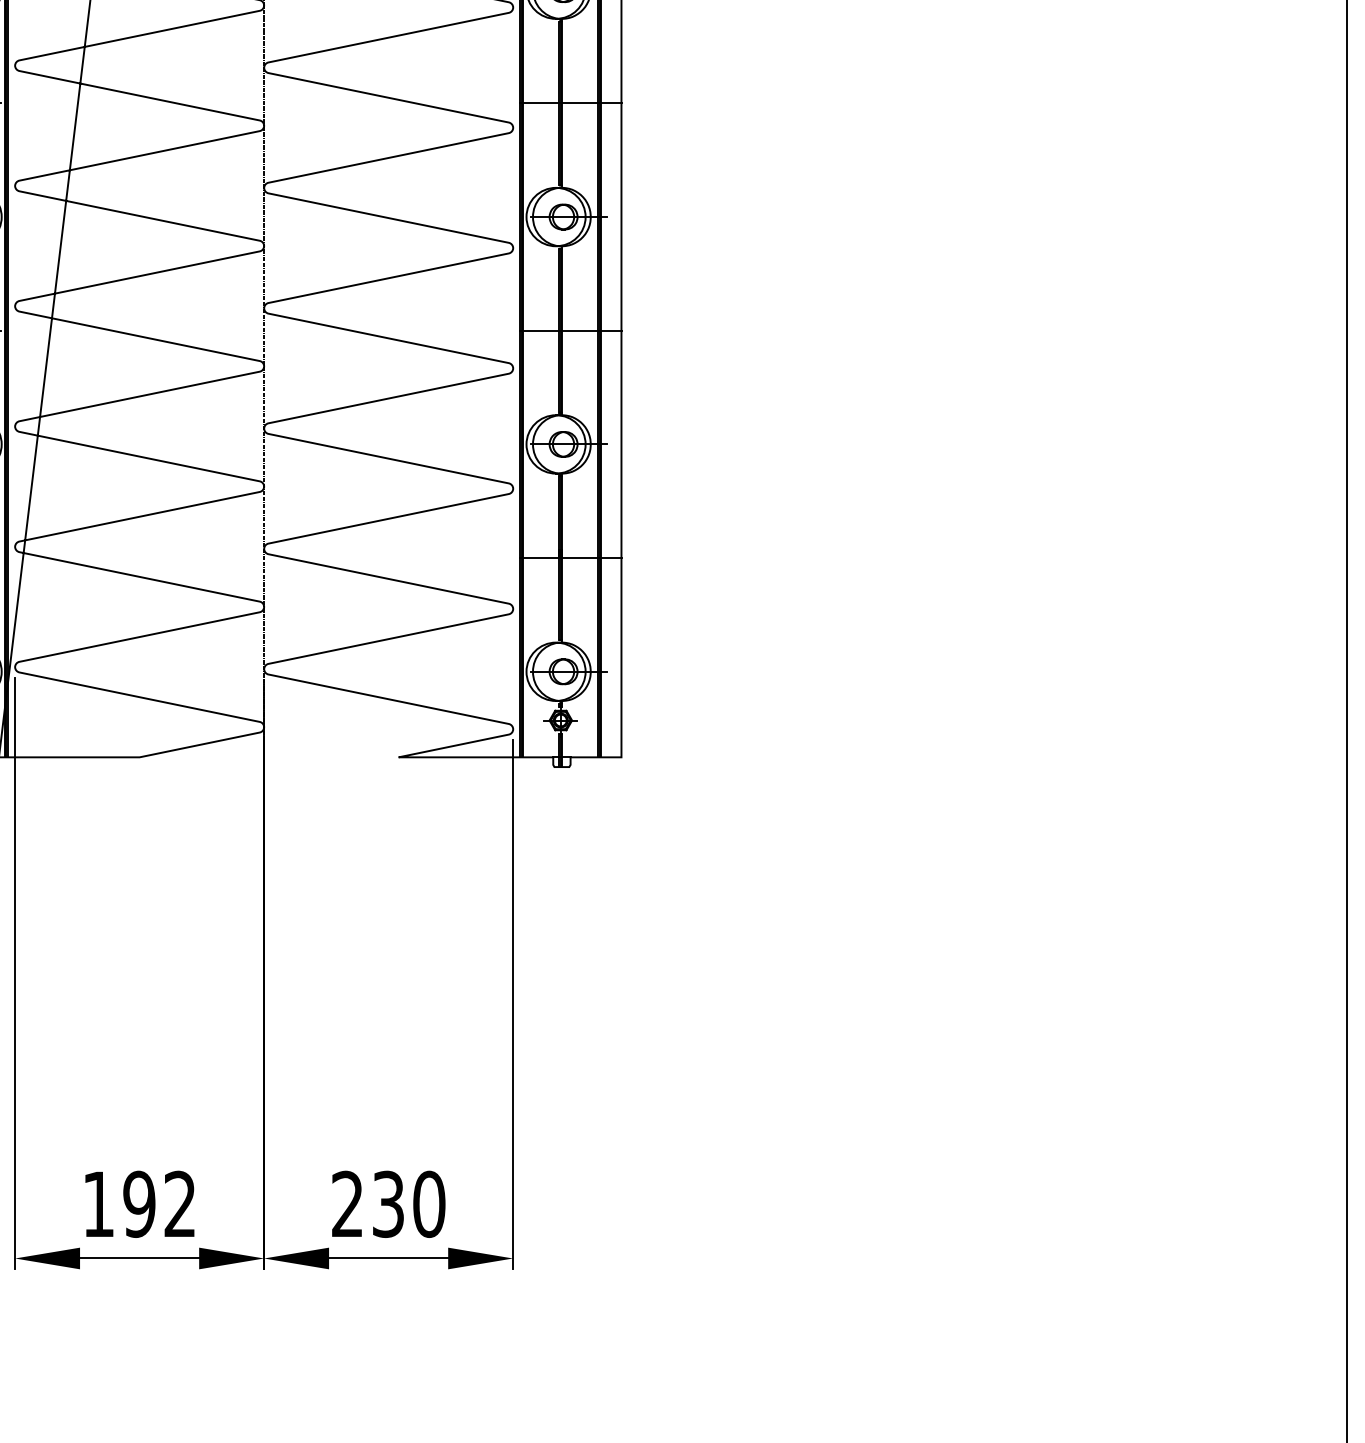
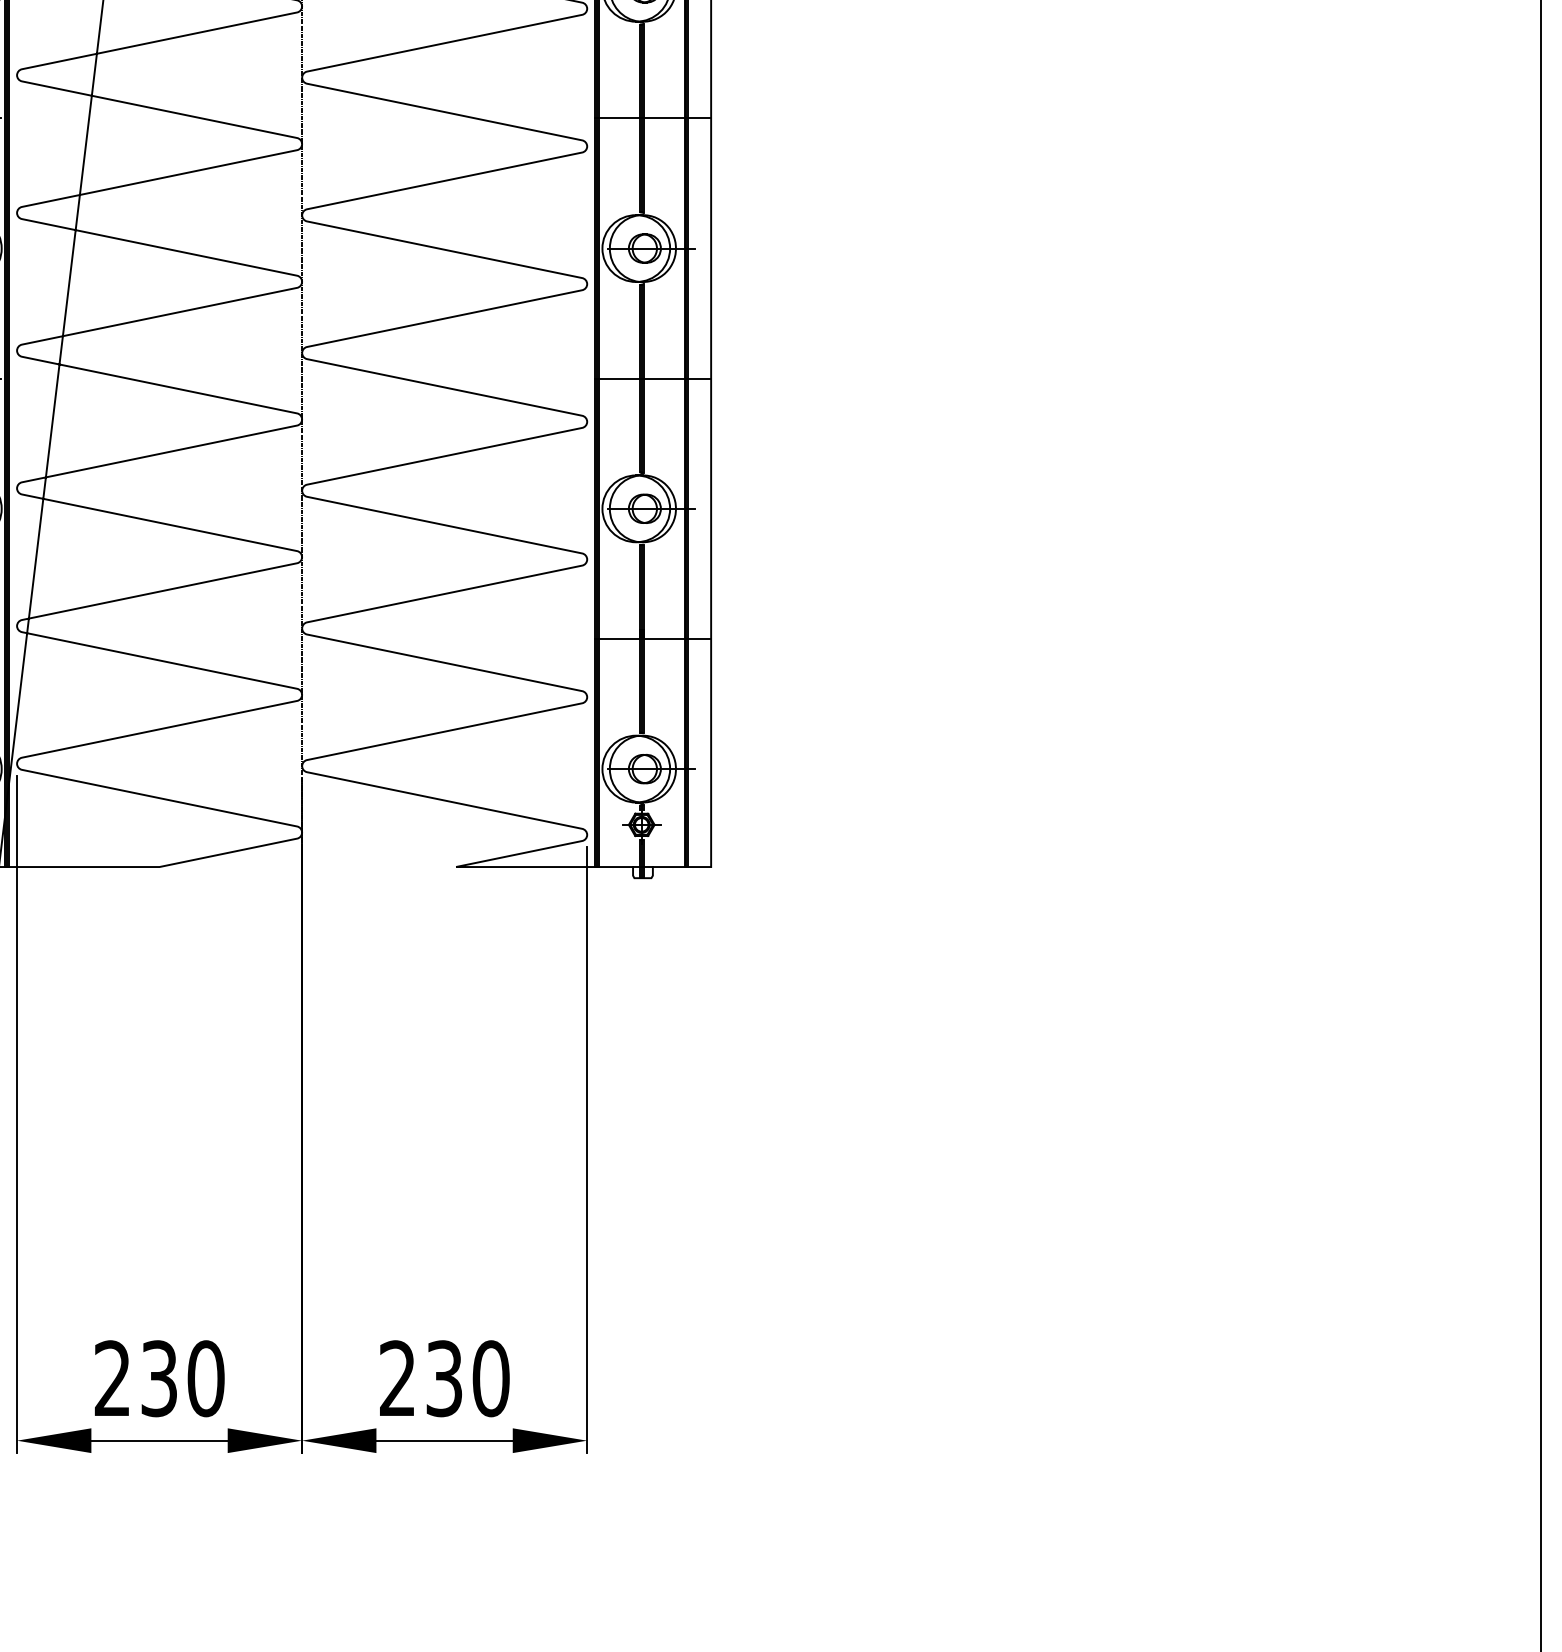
text: (139, 1204) -> (159, 1378), 192 -> 230

